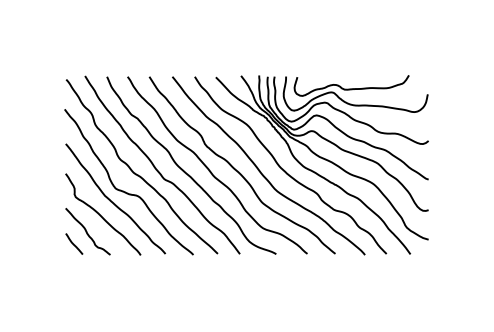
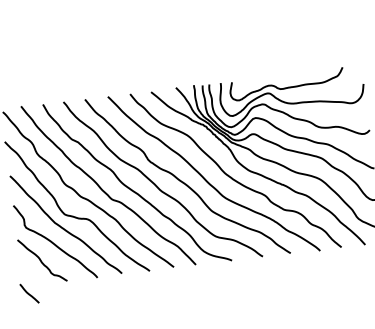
curve: (73, 243) -> (28, 293), moved

